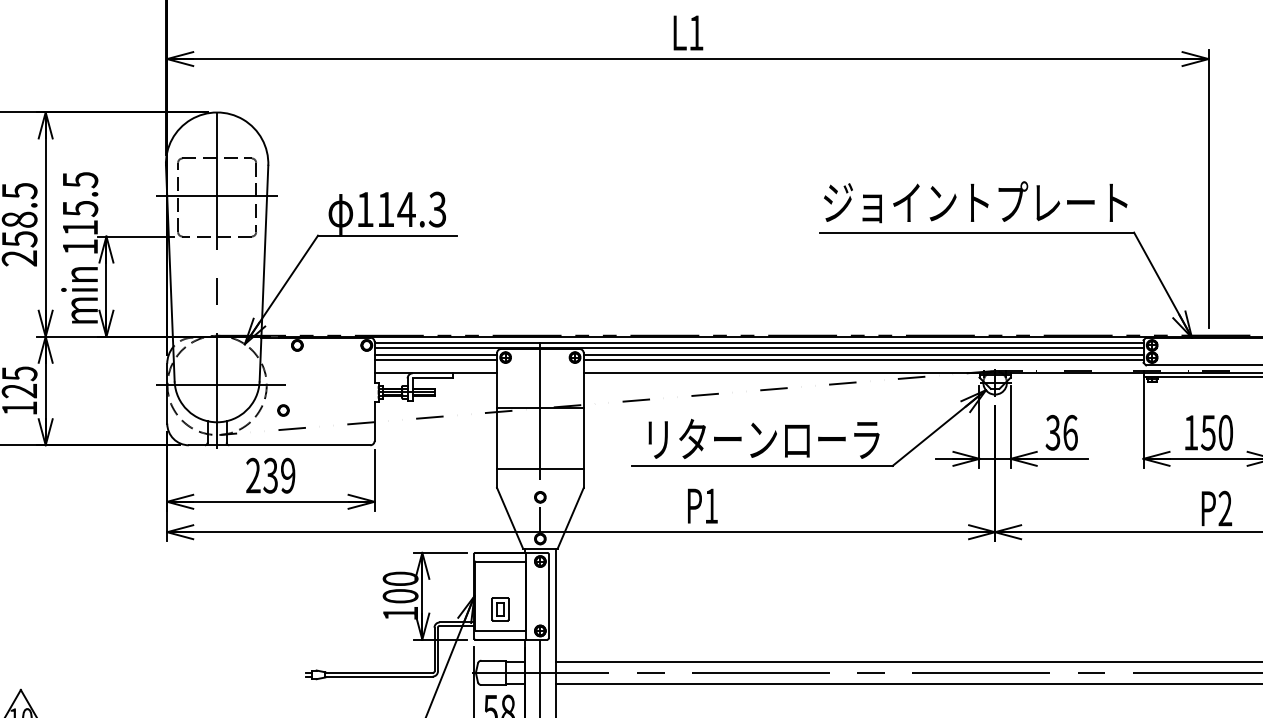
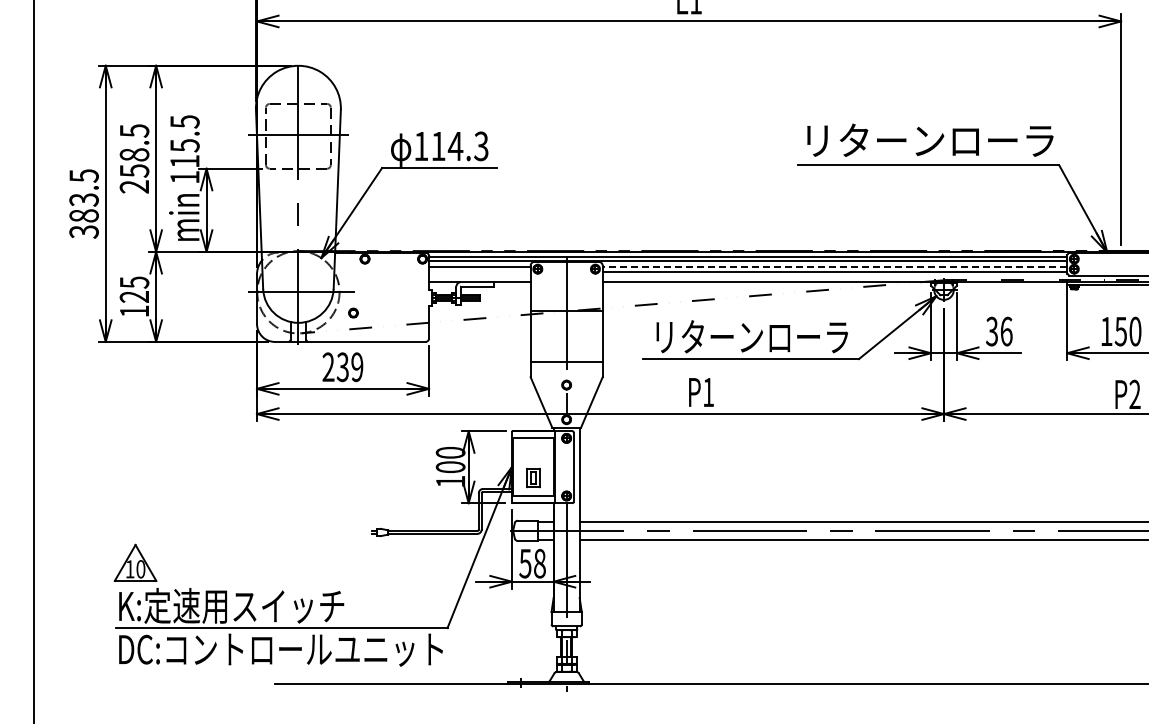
text: (975, 201) -> (927, 139), ジョイントプレート -> リターンローラ
line: (863, 354) -> (834, 266), solid -> dashed
line: (435, 360) -> (479, 271), removed

